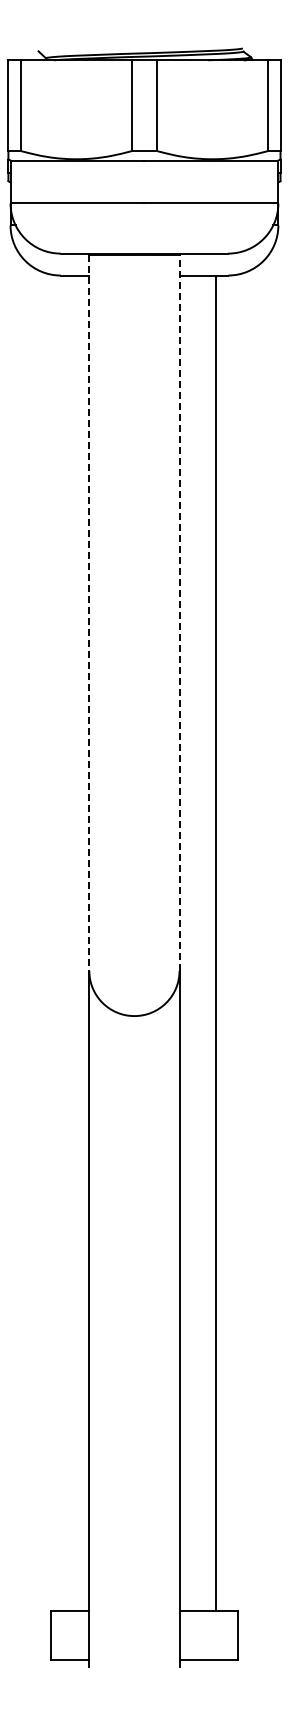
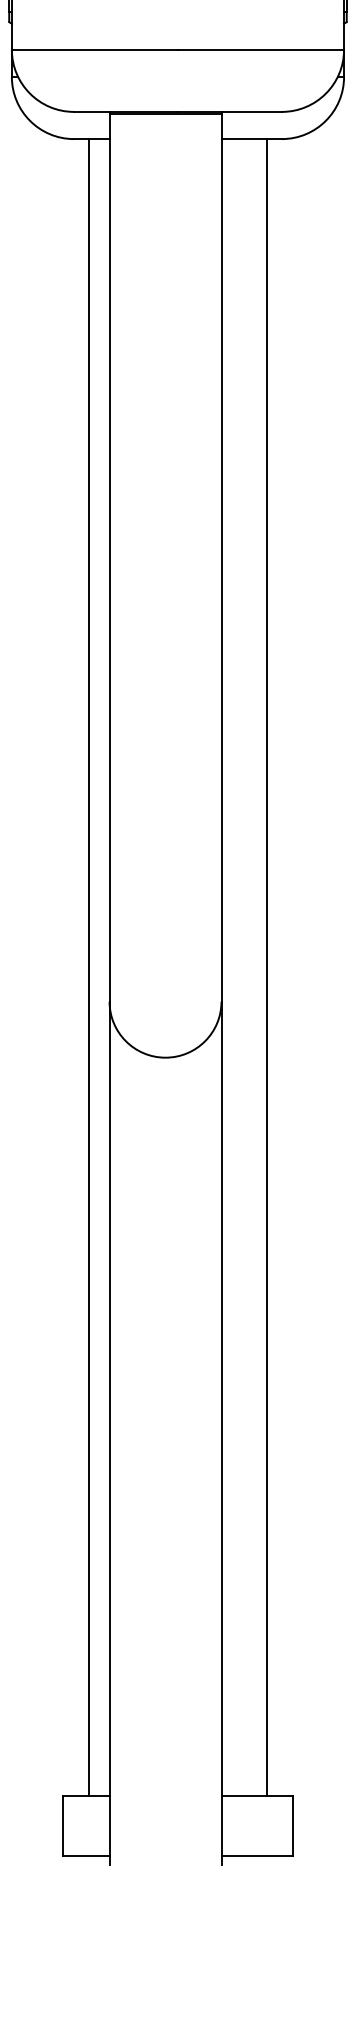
line: (179, 612) -> (221, 557), dashed -> solid
line: (89, 613) -> (109, 558), dashed -> solid
line: (72, 943) -> (88, 967), added

